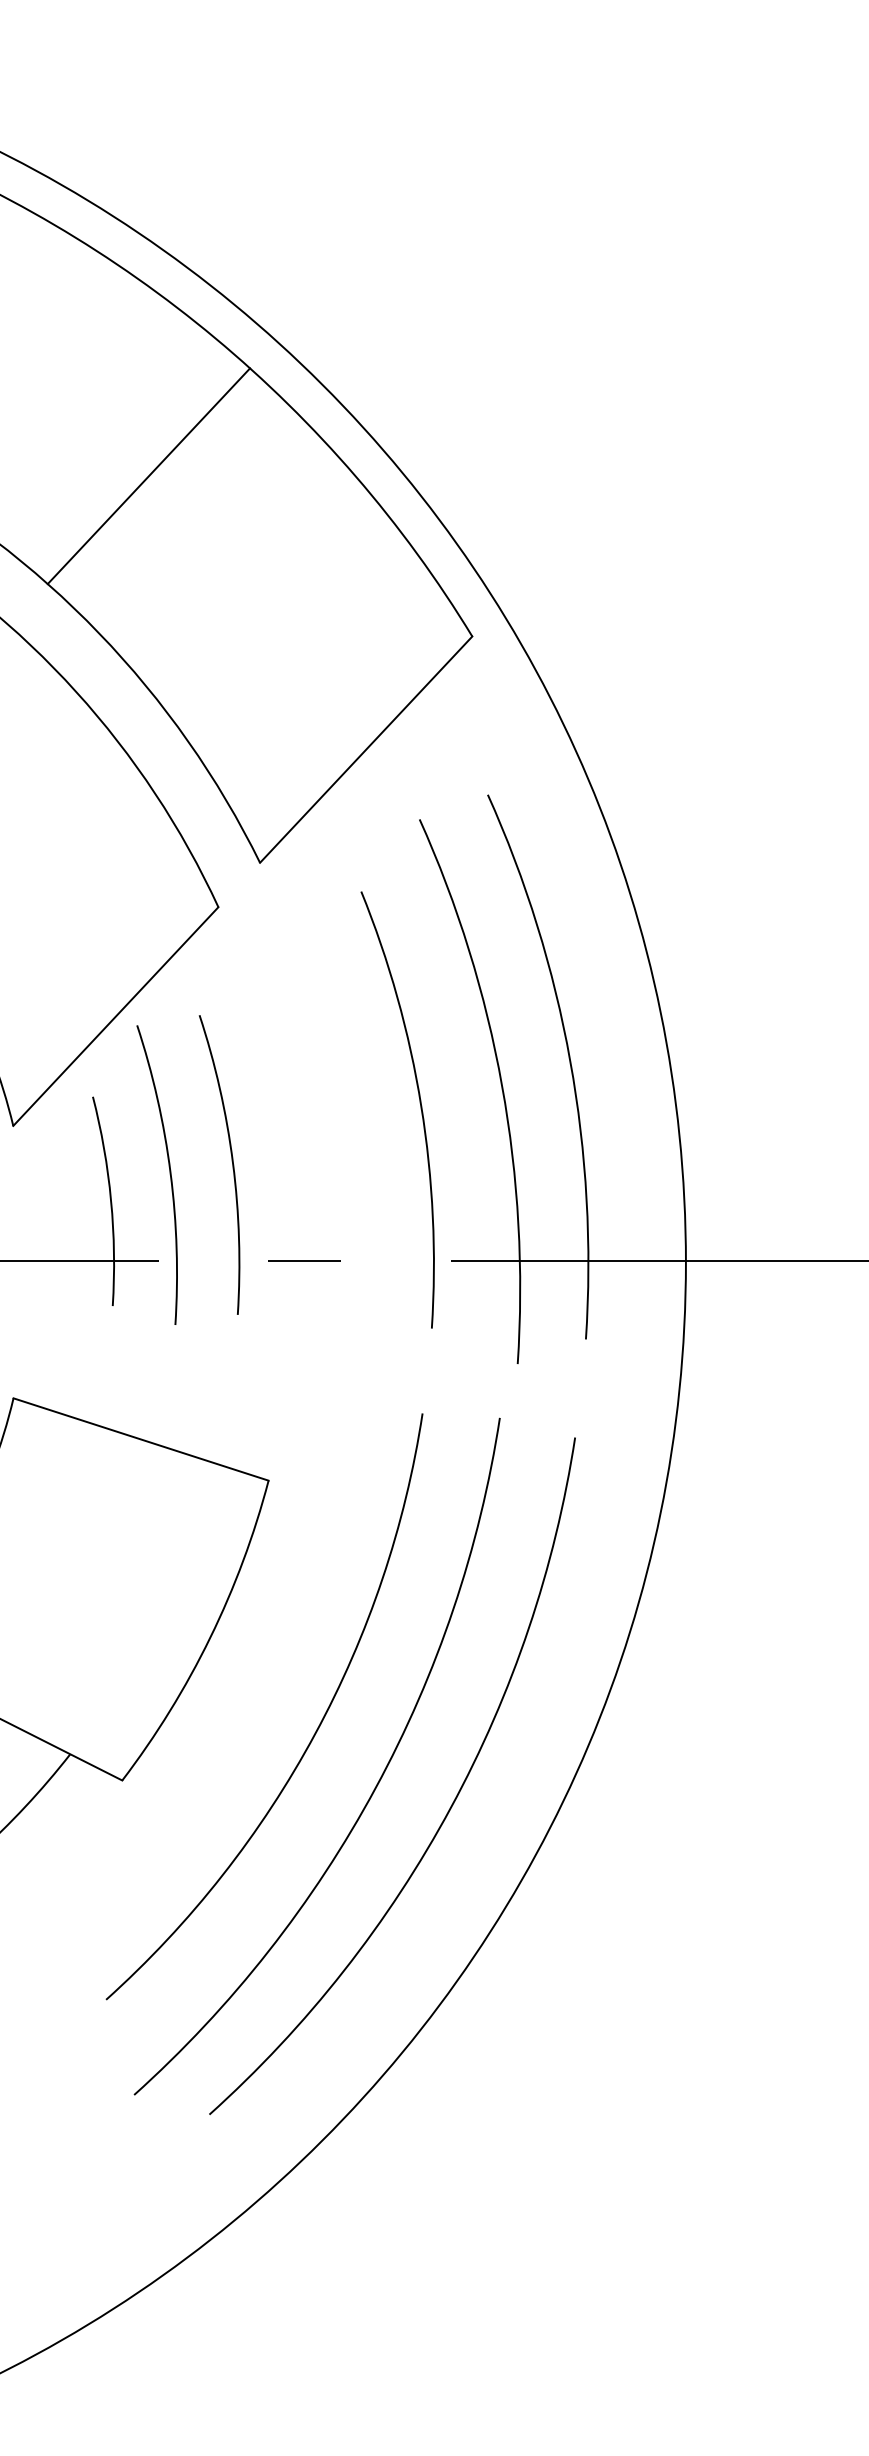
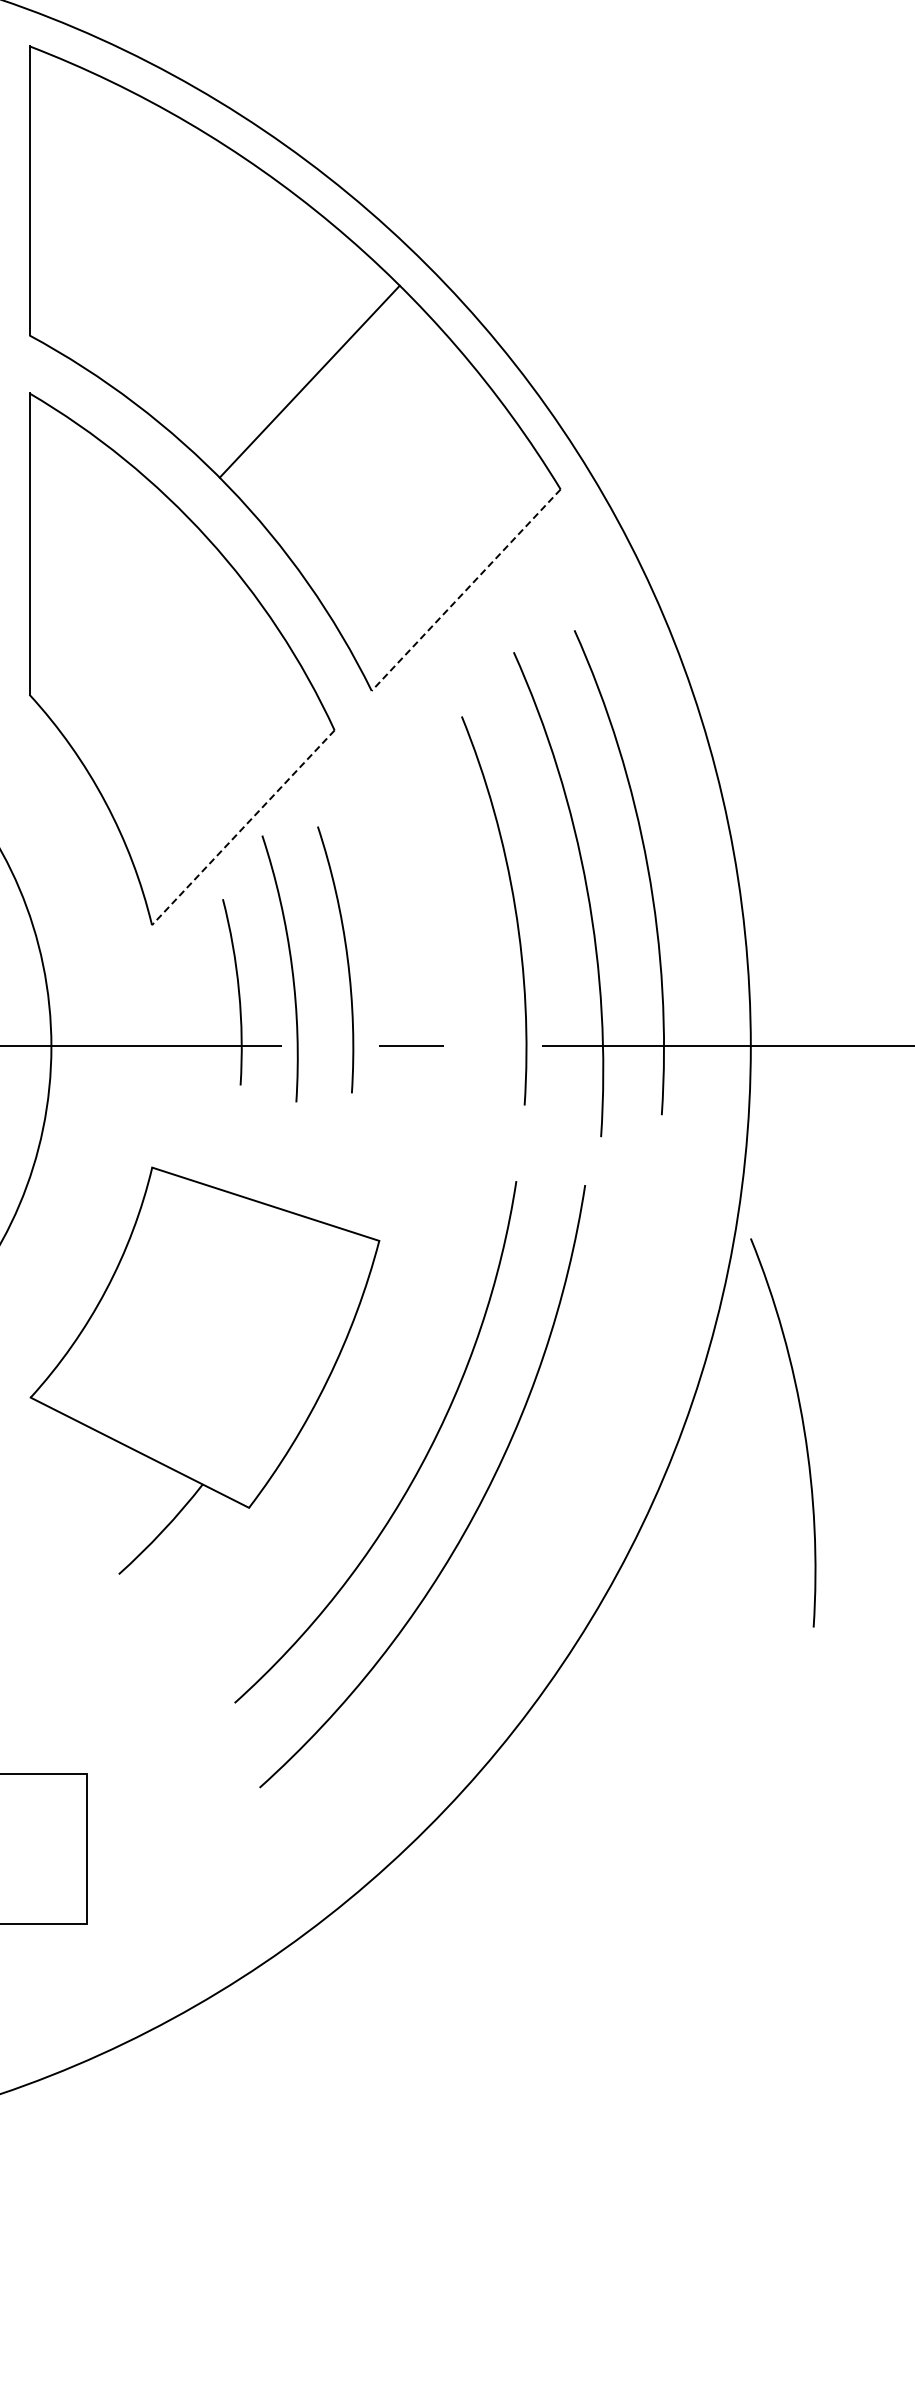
line: (148, 475) -> (309, 381), moved
line: (365, 750) -> (465, 590), solid -> dashed
line: (116, 1017) -> (243, 828), solid -> dashed
arc: (743, 1689) -> (802, 1426), added
arc: (449, 1807) -> (540, 1531), removed

